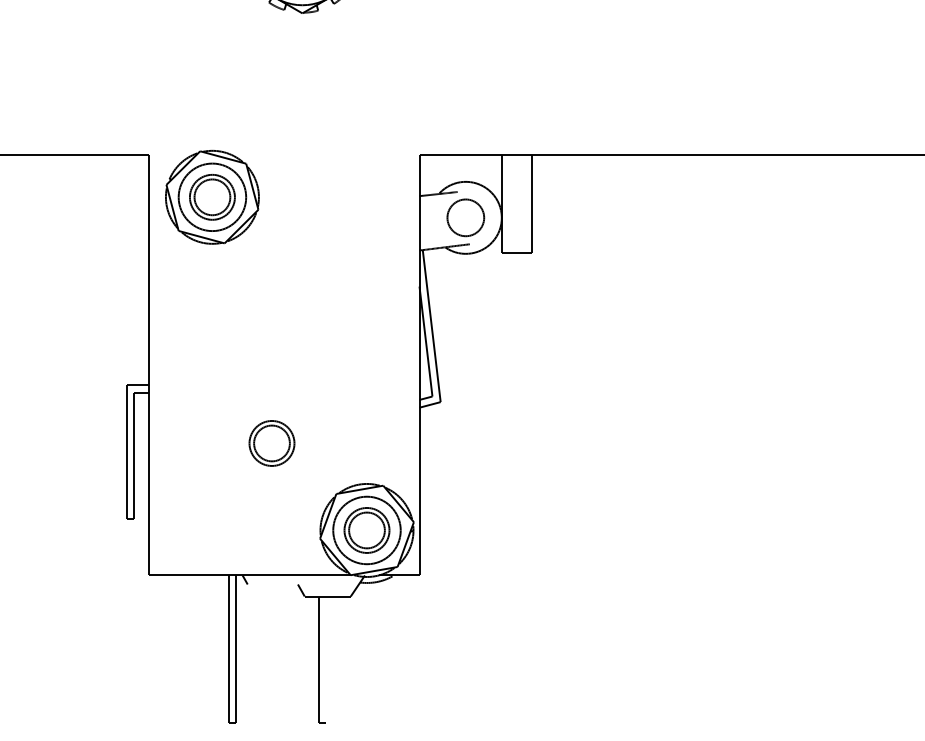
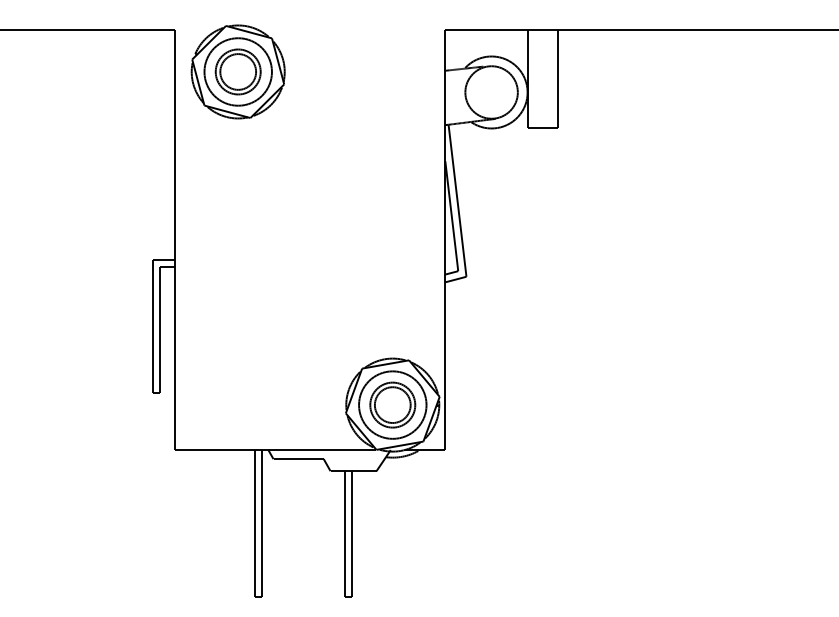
circle: (465, 217) -> (491, 92), size x1.43
part: (271, 443) -> (297, 318), removed
line: (272, 584) -> (298, 459), added
line: (326, 659) -> (352, 534), added

